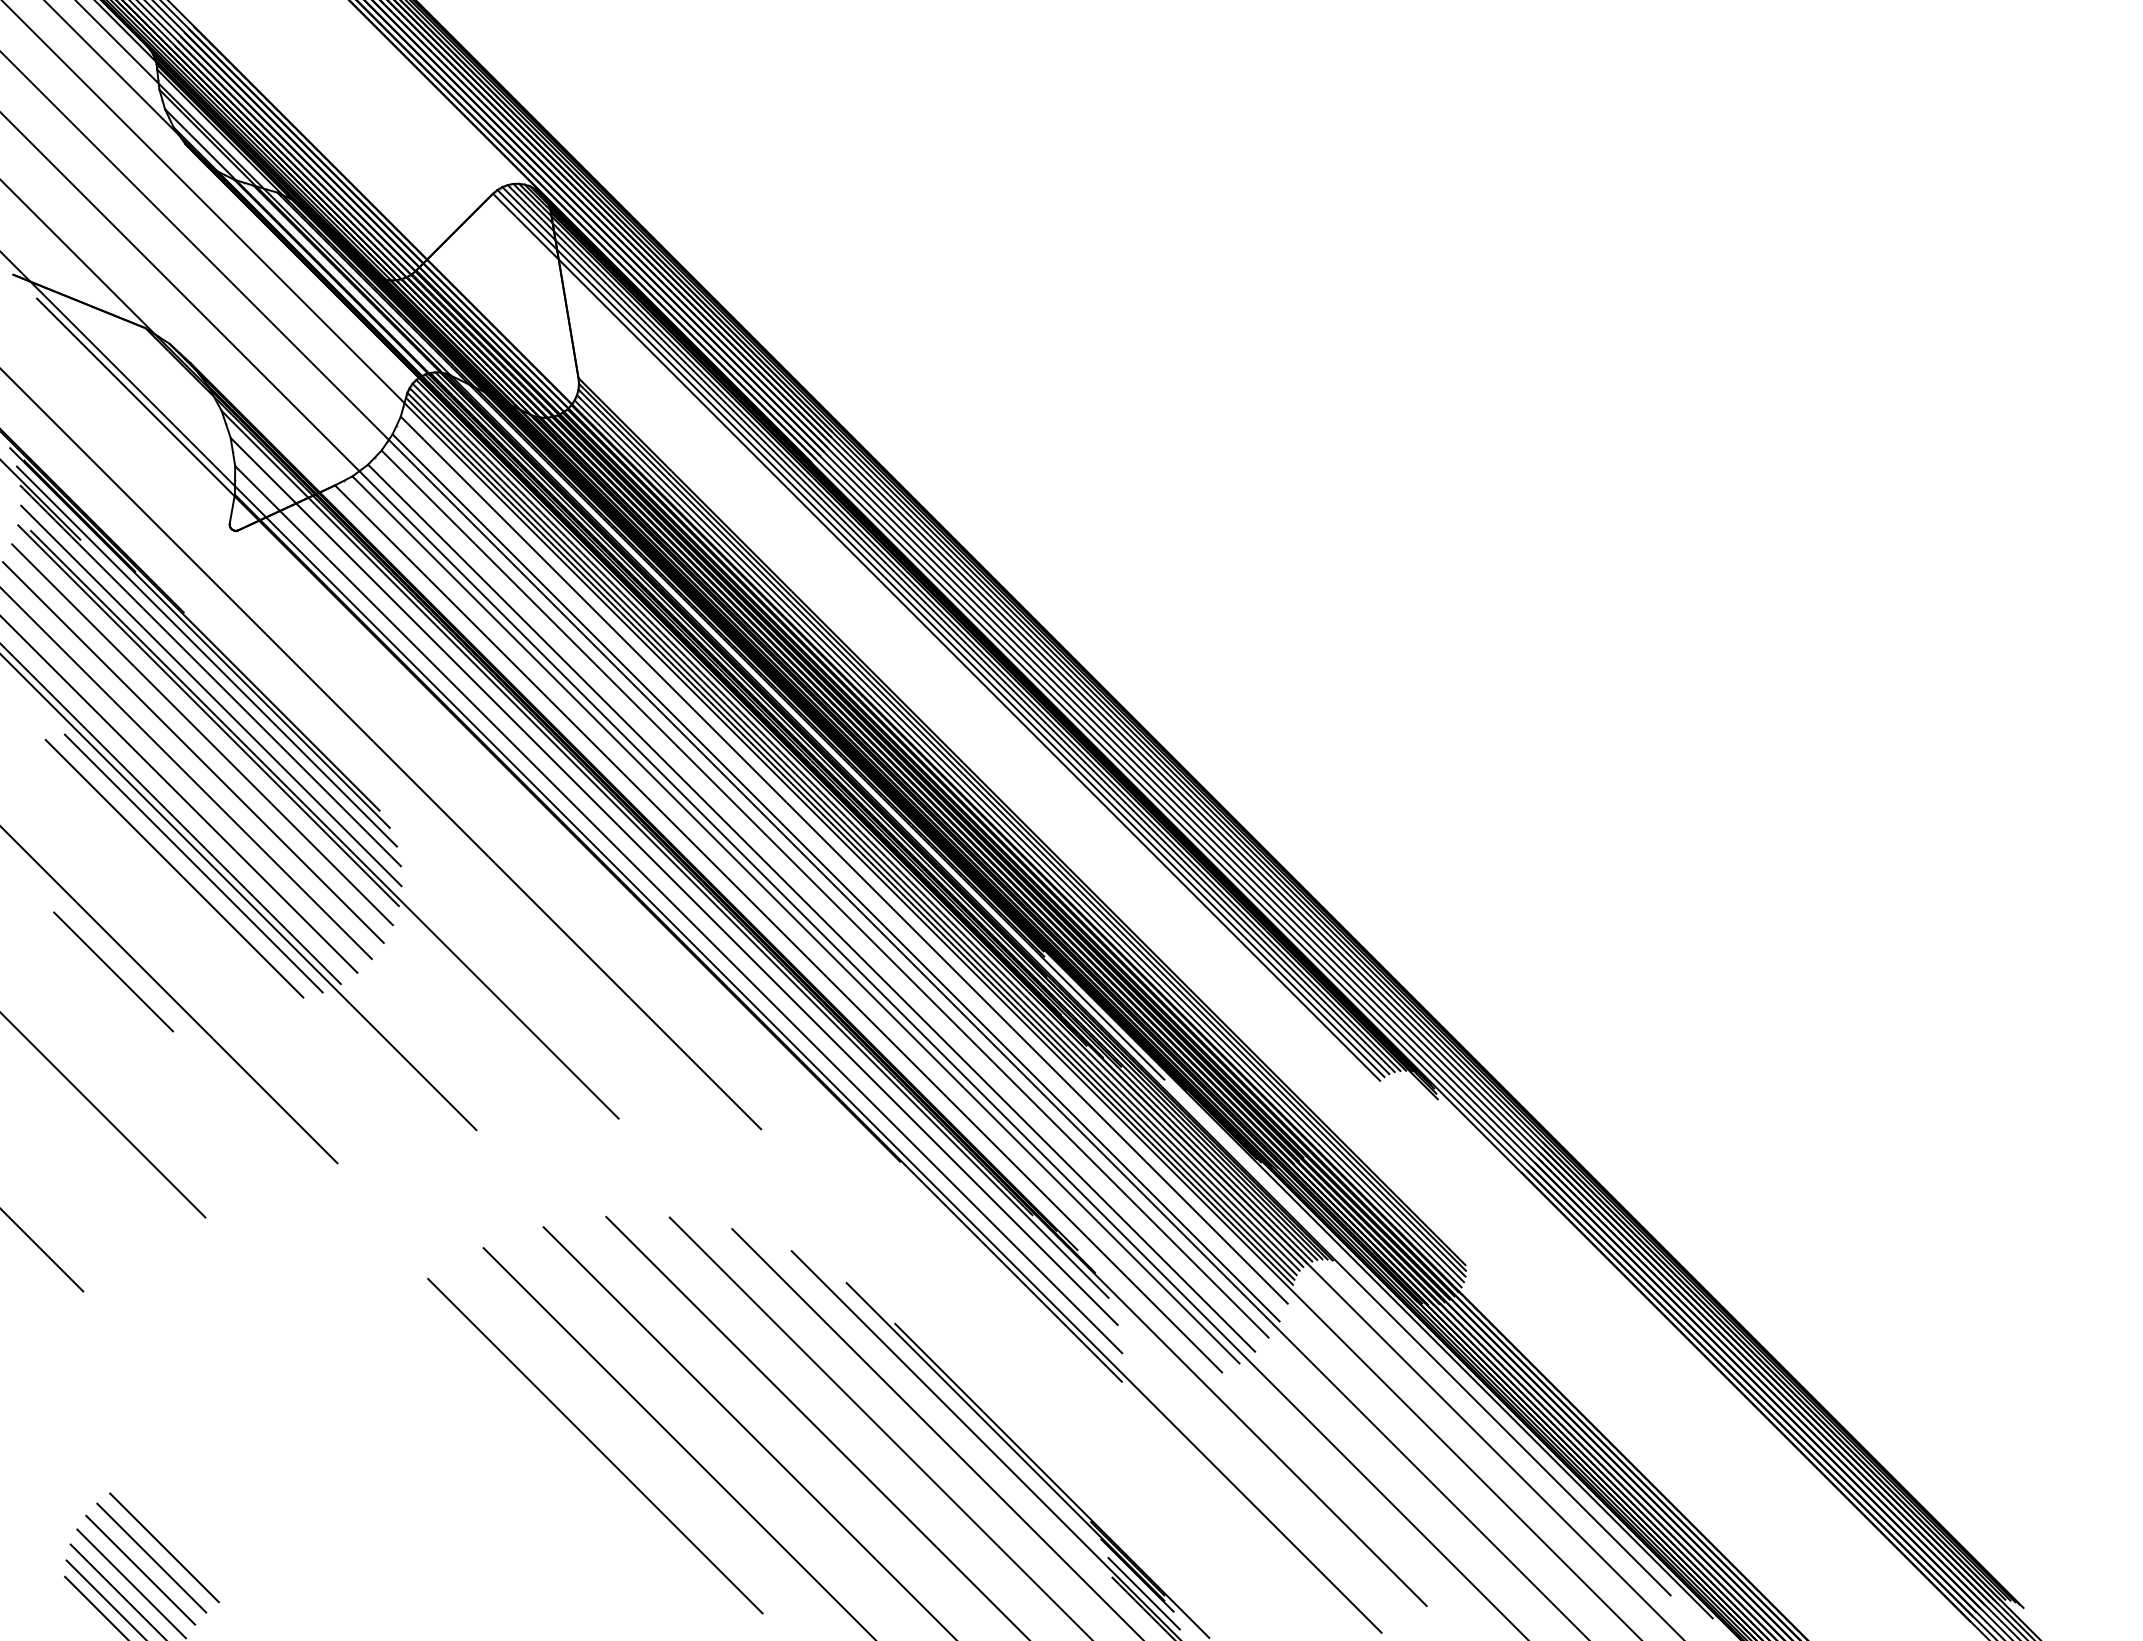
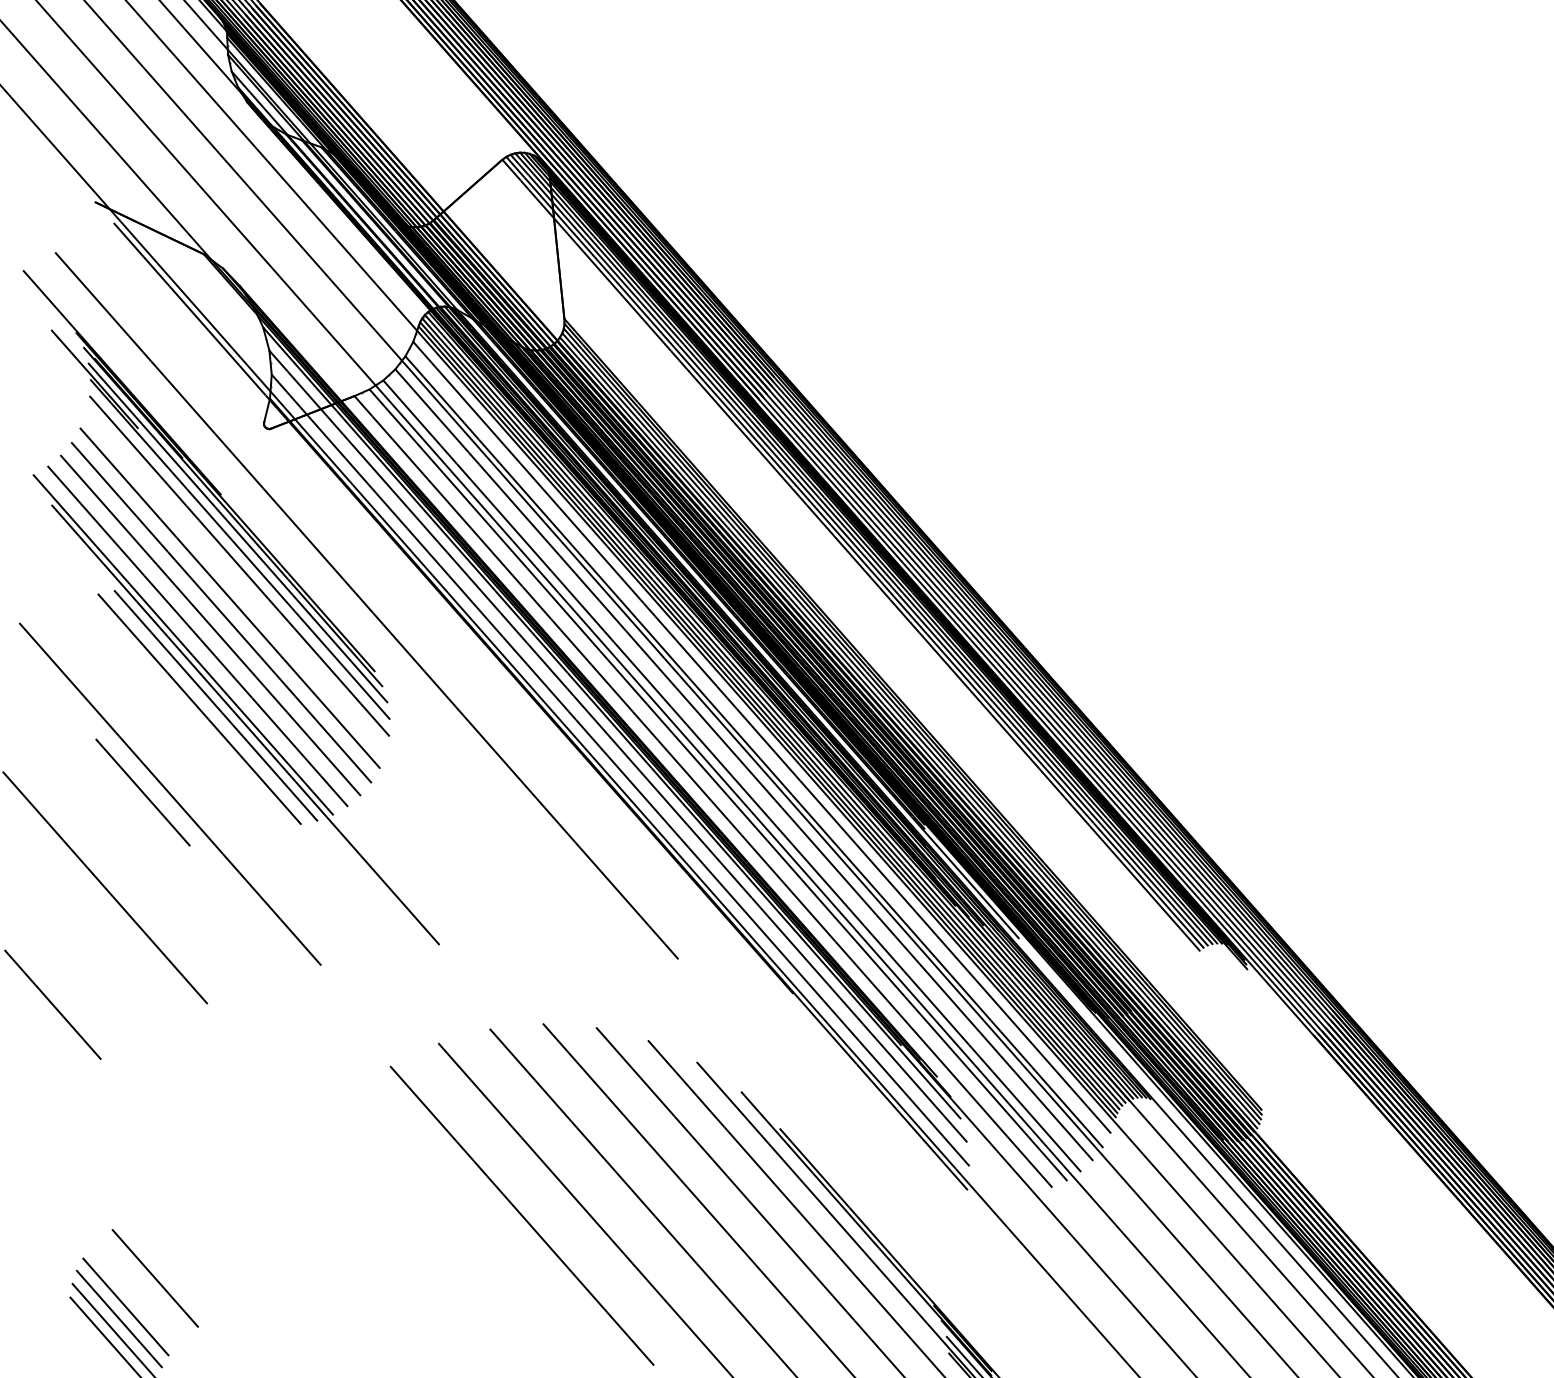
part: (318, 821) -> (322, 677), removed
line: (151, 1558) -> (143, 1286), removed
line: (140, 1570) -> (134, 1296), removed

